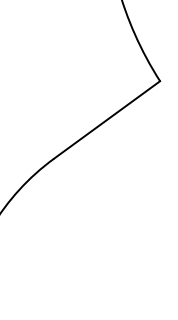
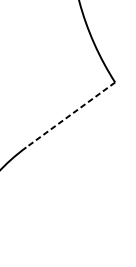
line: (107, 119) -> (71, 114), solid -> dashed

